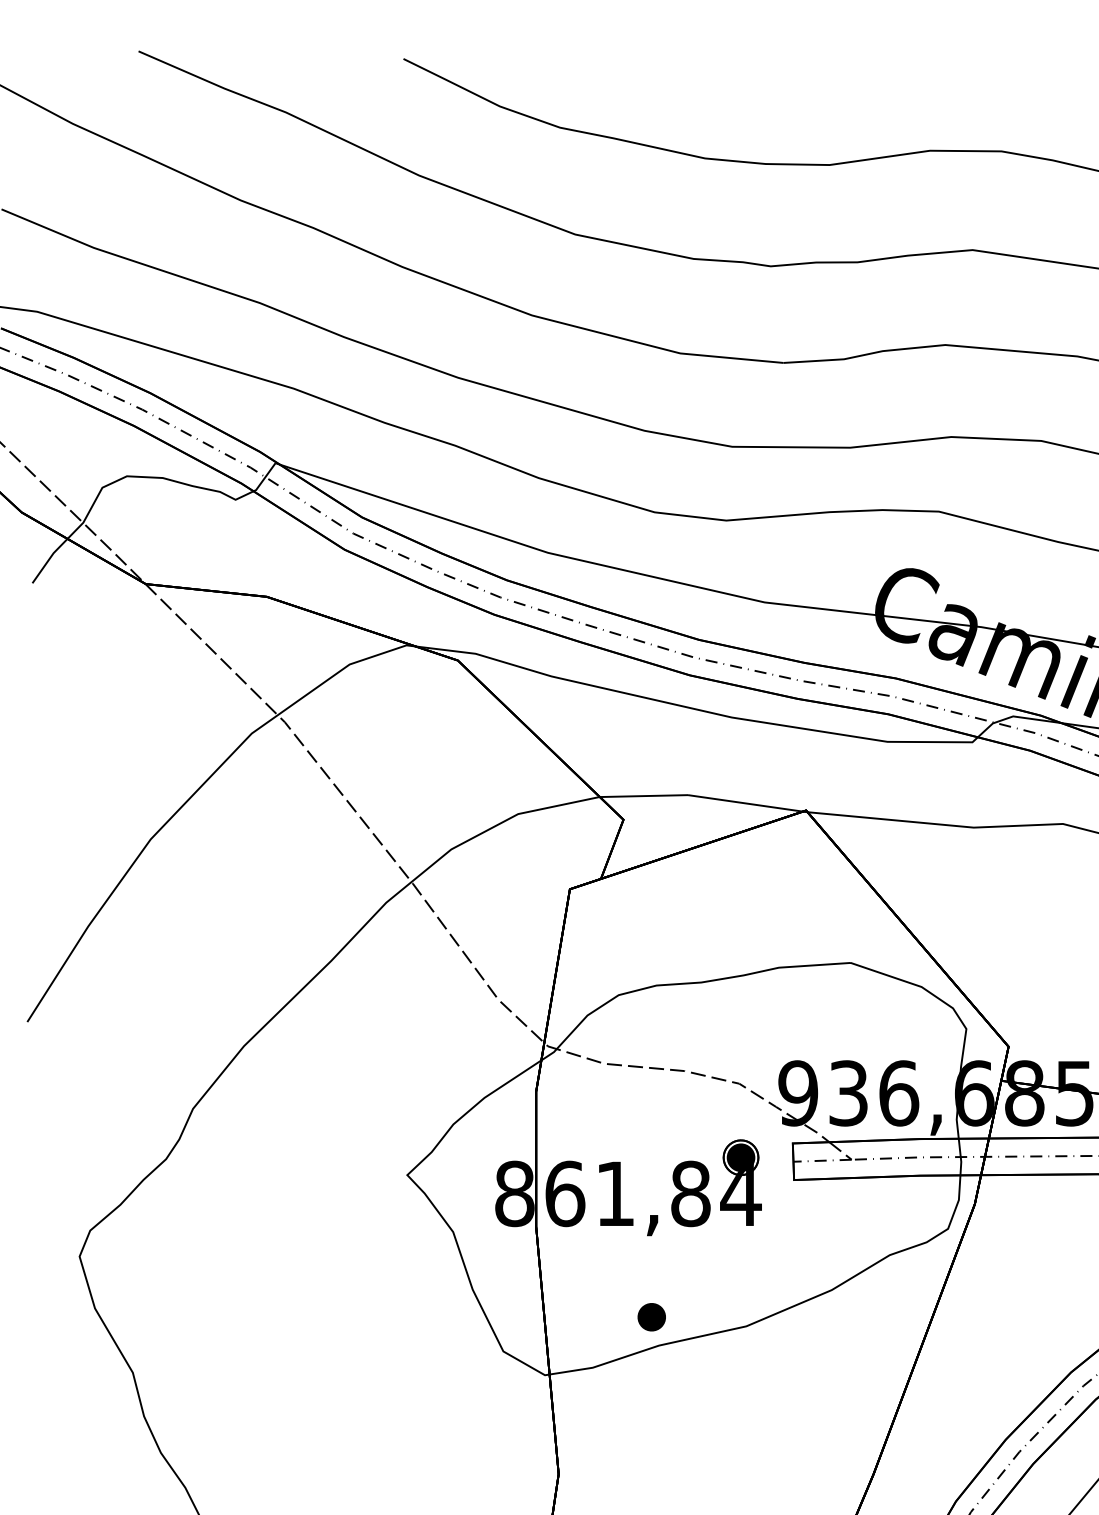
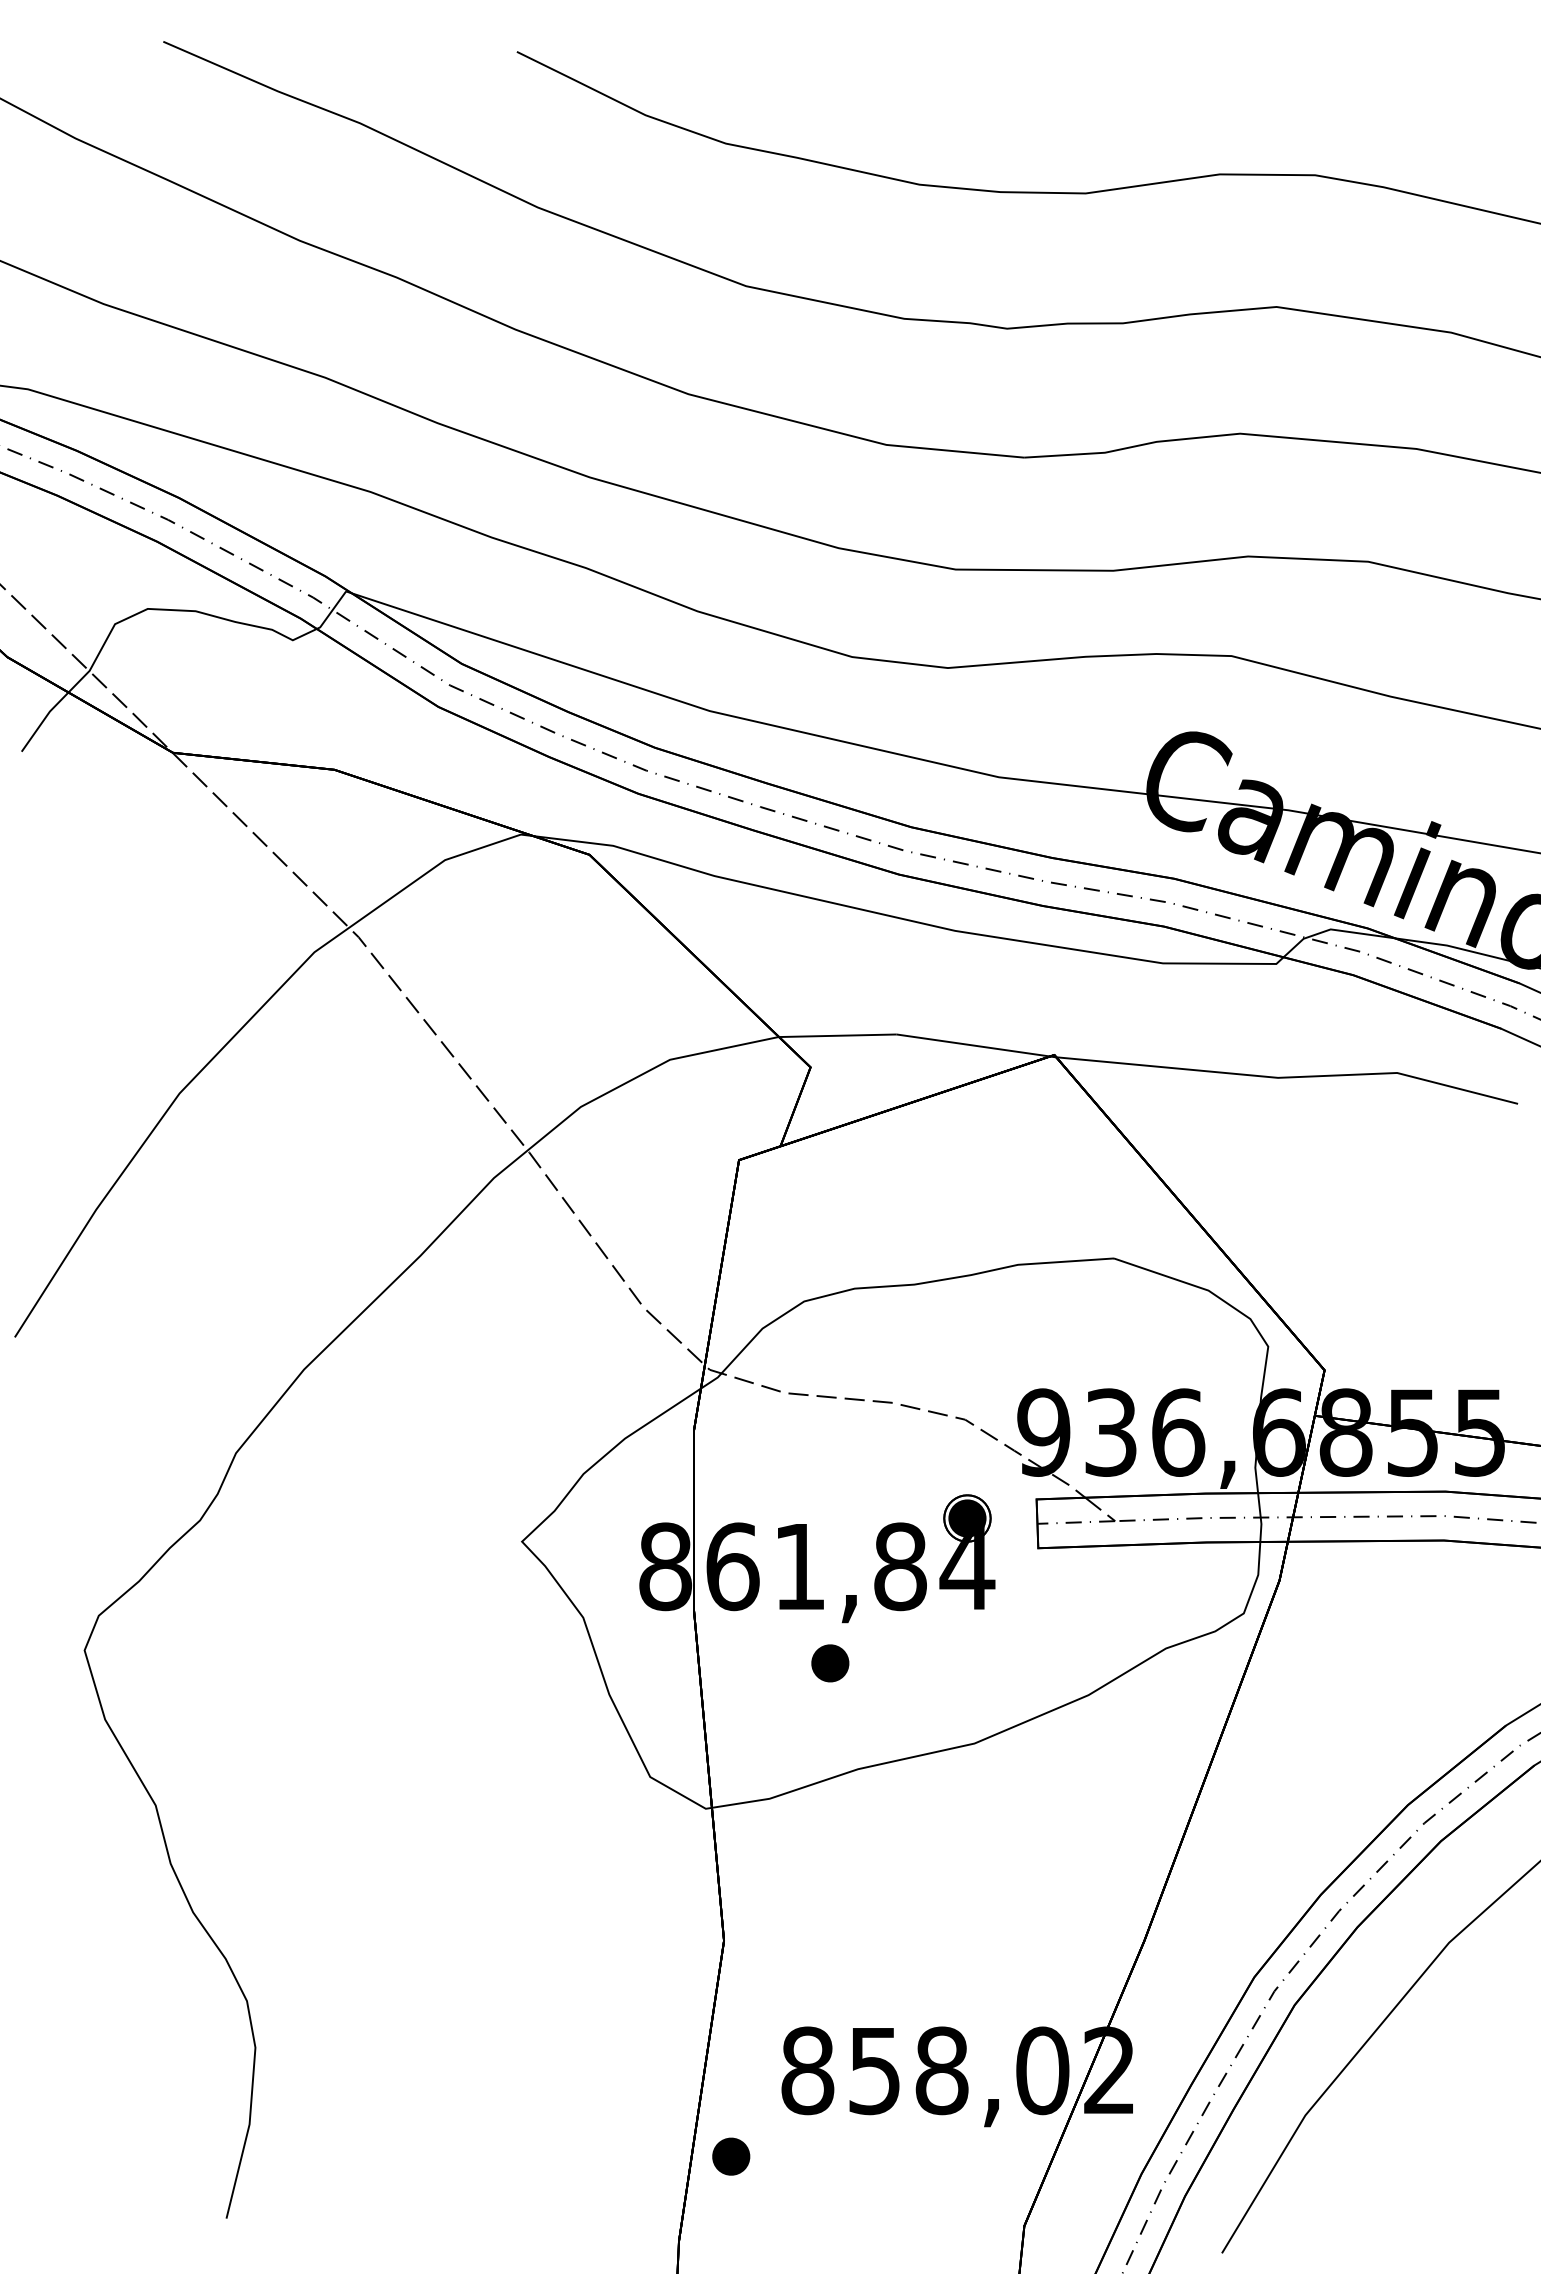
part: (651, 1317) -> (830, 1663), moved

